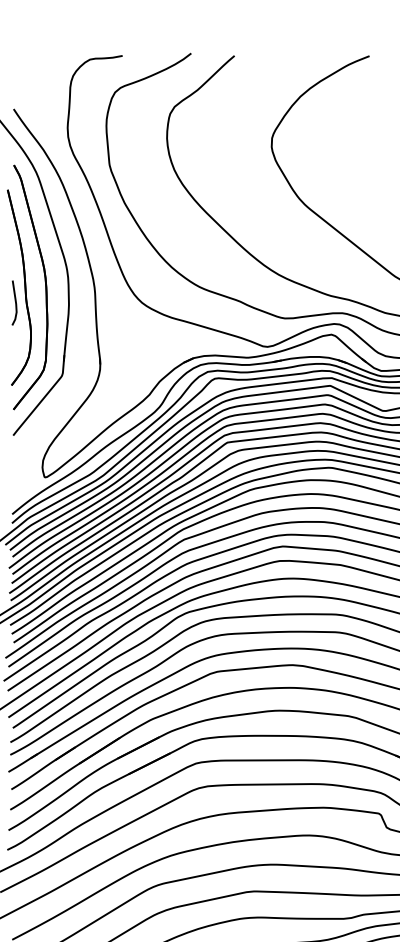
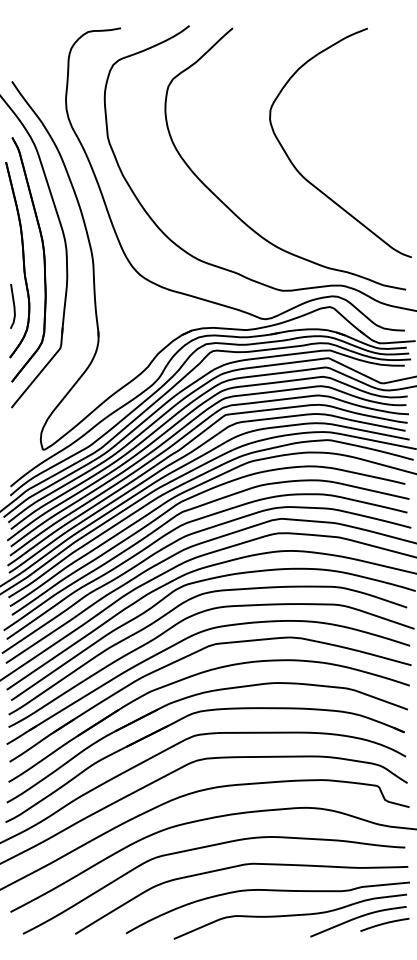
curve: (15, 302) -> (13, 305), moved

